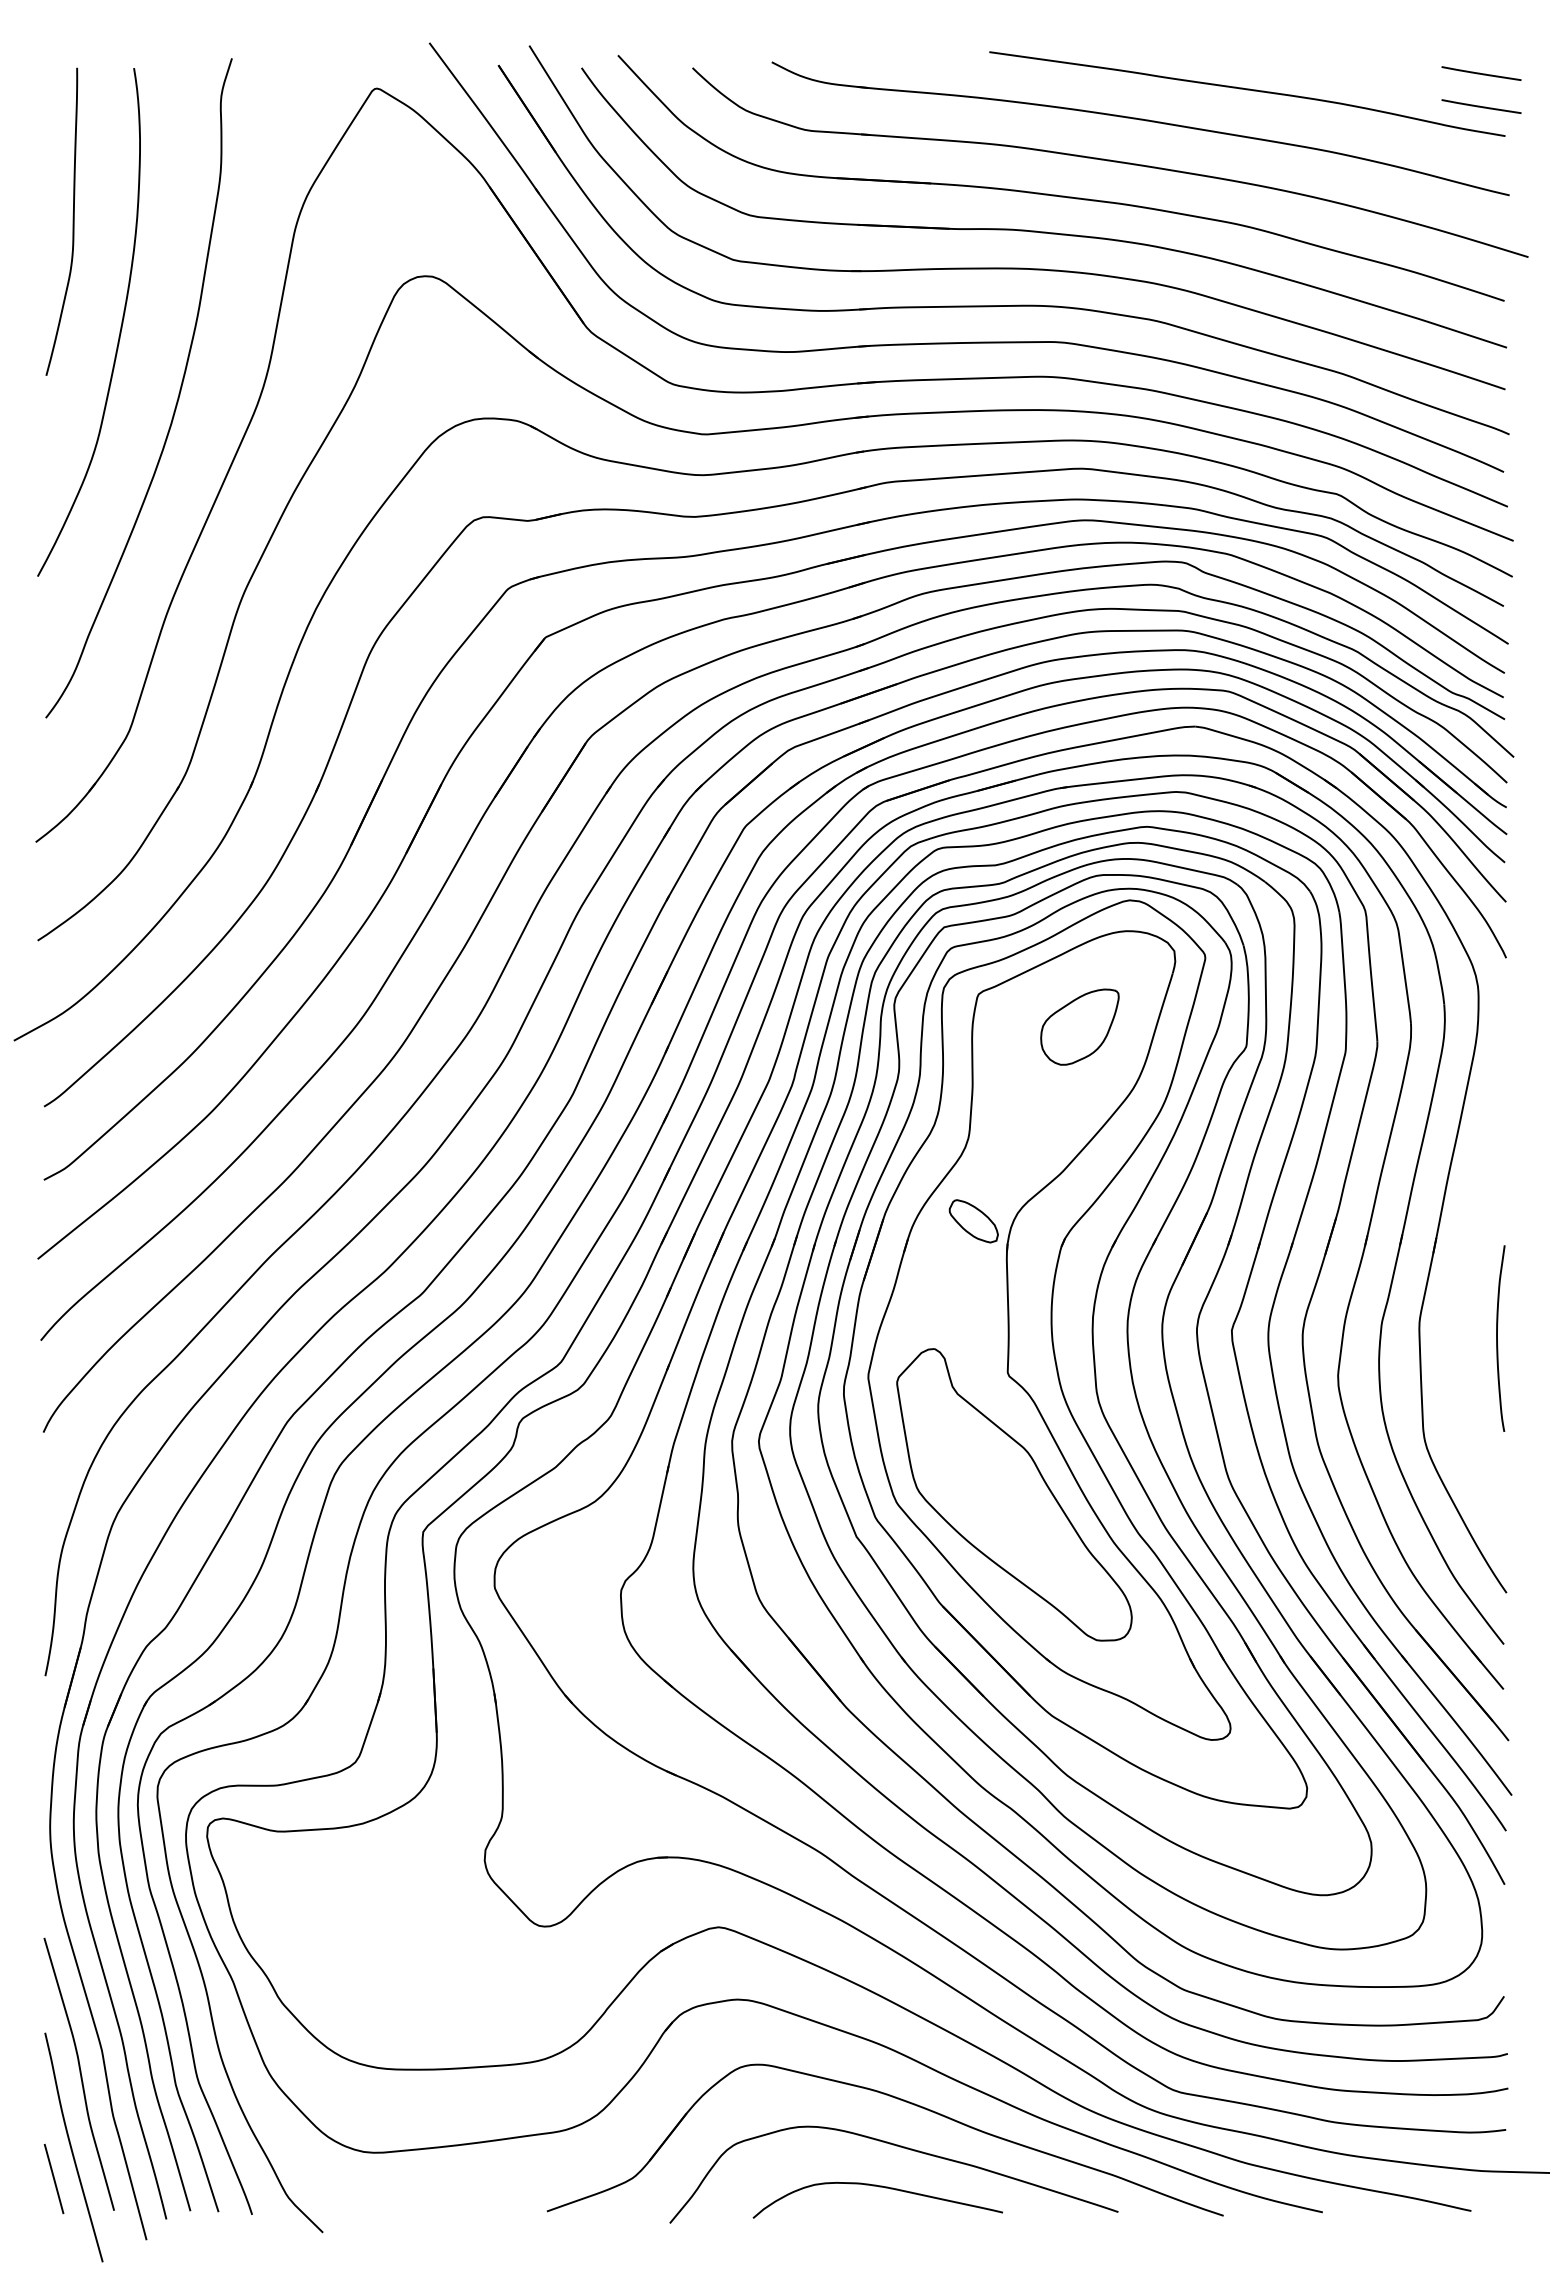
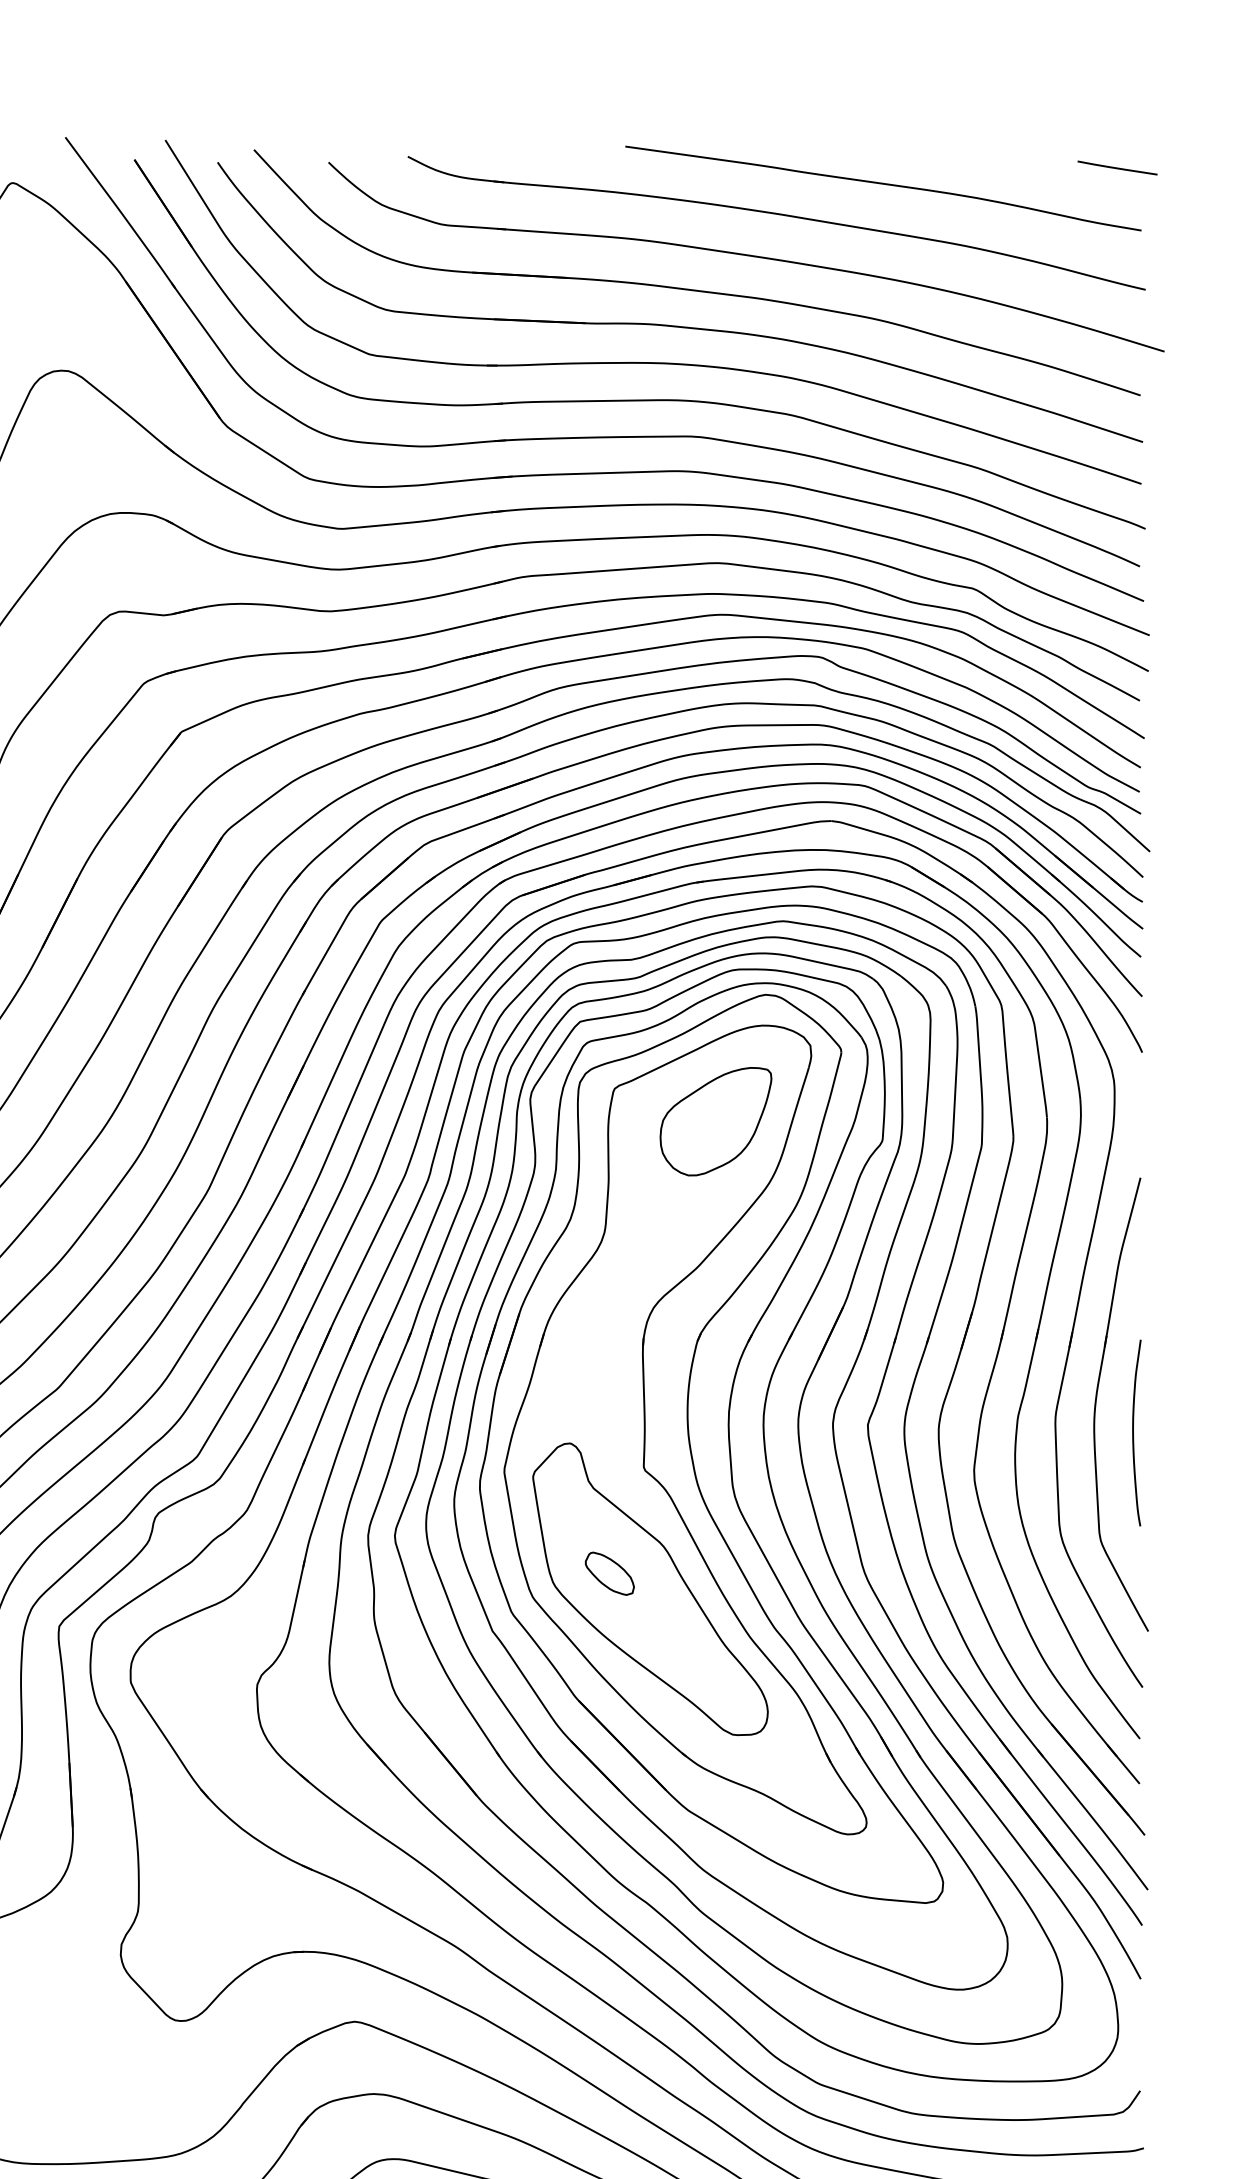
line: (1481, 106) -> (1117, 200), removed
part: (1079, 1026) -> (715, 1120), size x1.43
part: (973, 1221) -> (609, 1573), moved
part: (1460, 1310) -> (1096, 1404), added

